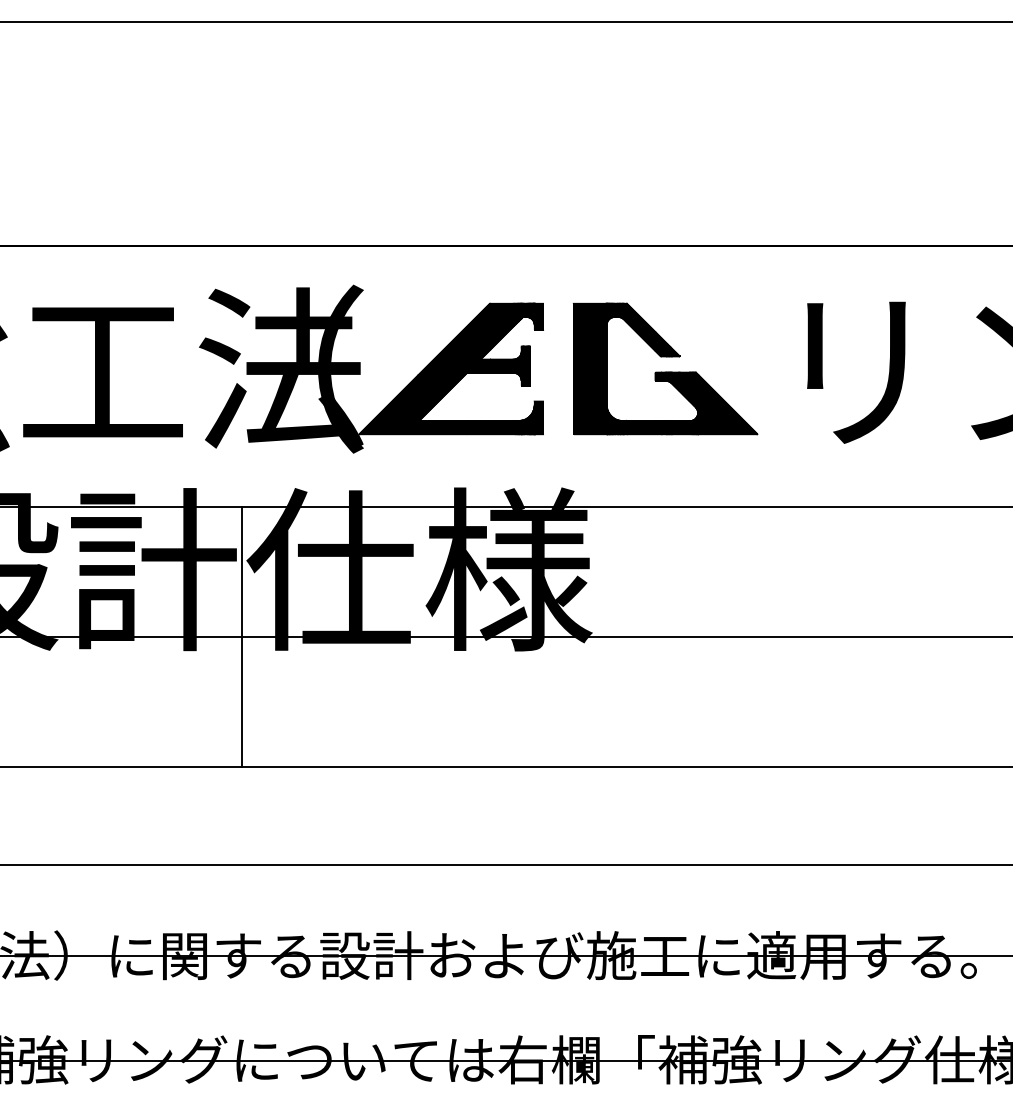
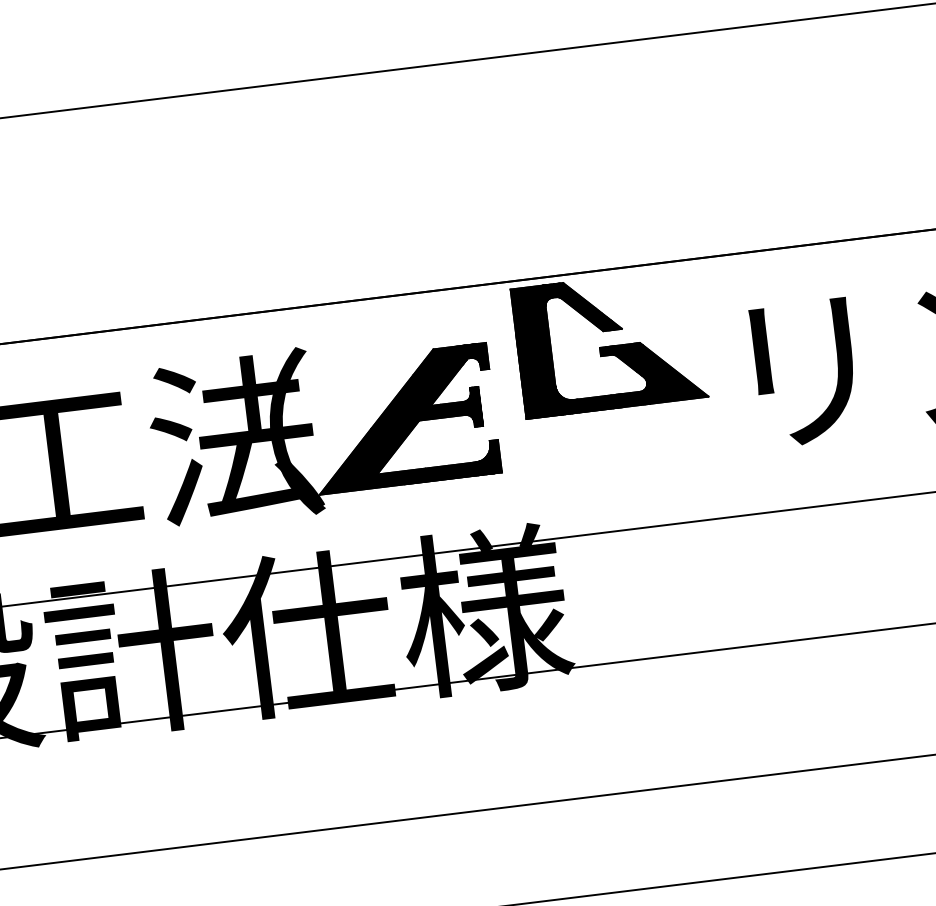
part: (665, 368) -> (609, 342), moved
line: (242, 636) -> (228, 709), removed

